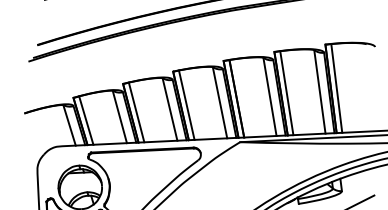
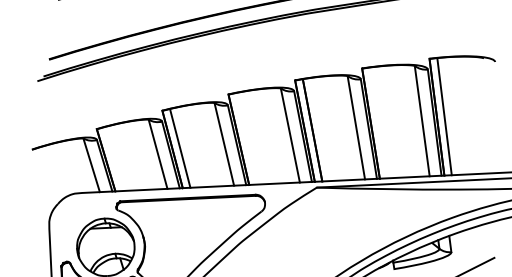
line: (286, 93) -> (378, 123), removed
line: (186, 104) -> (246, 137), removed
line: (86, 120) -> (114, 158), removed

